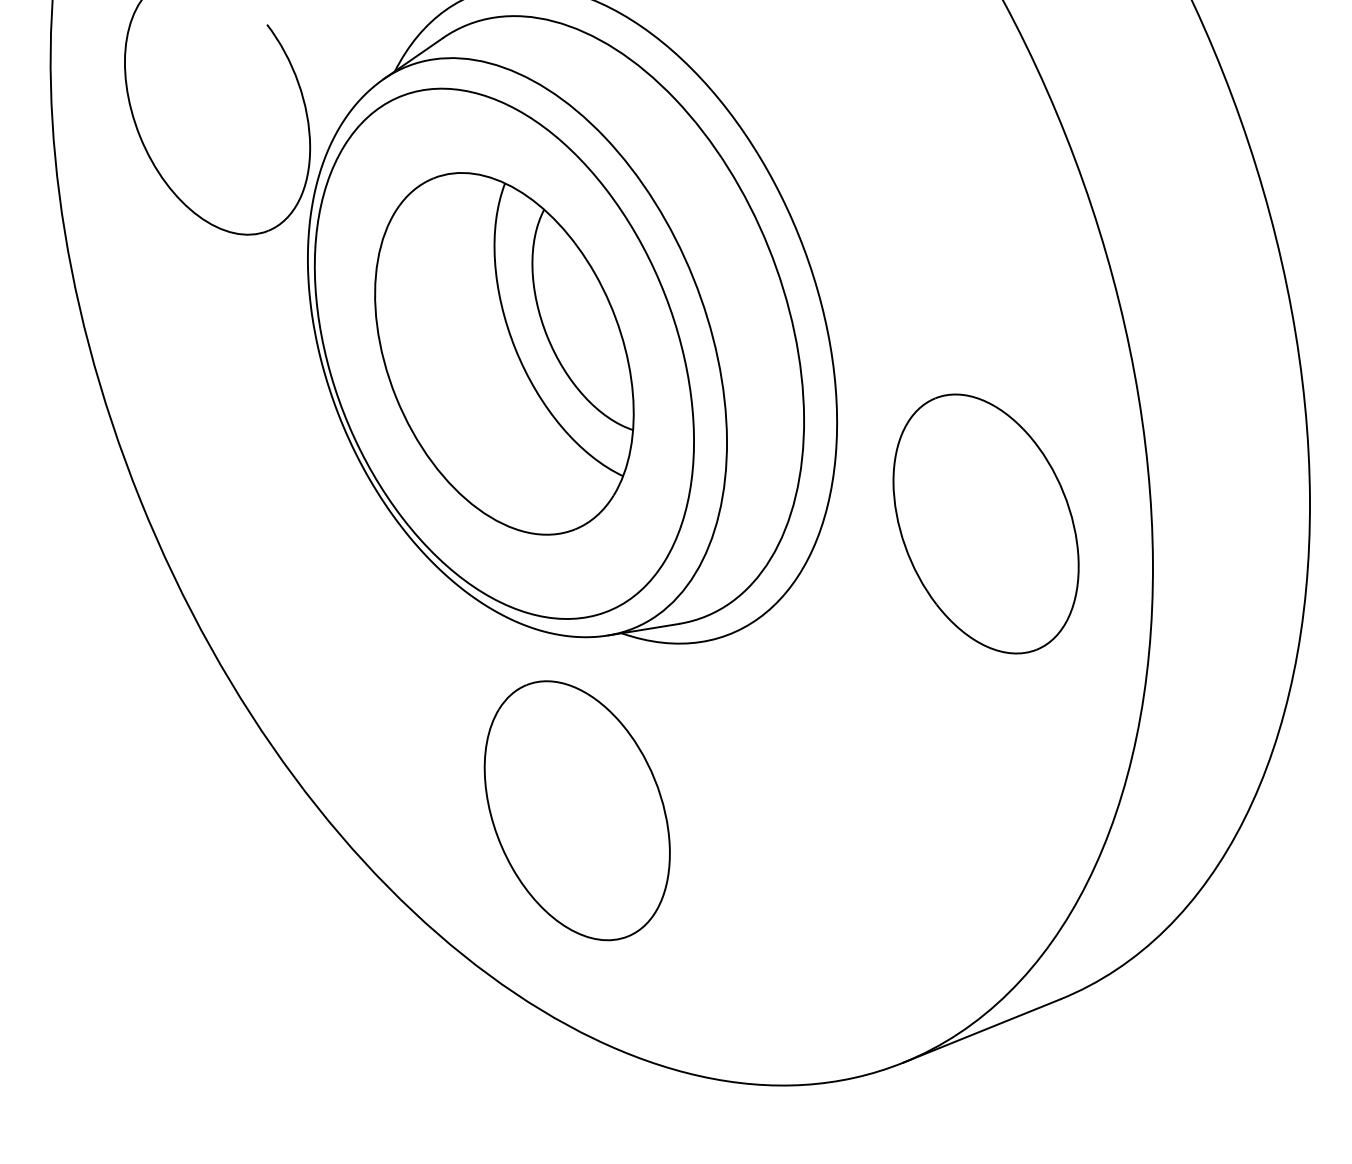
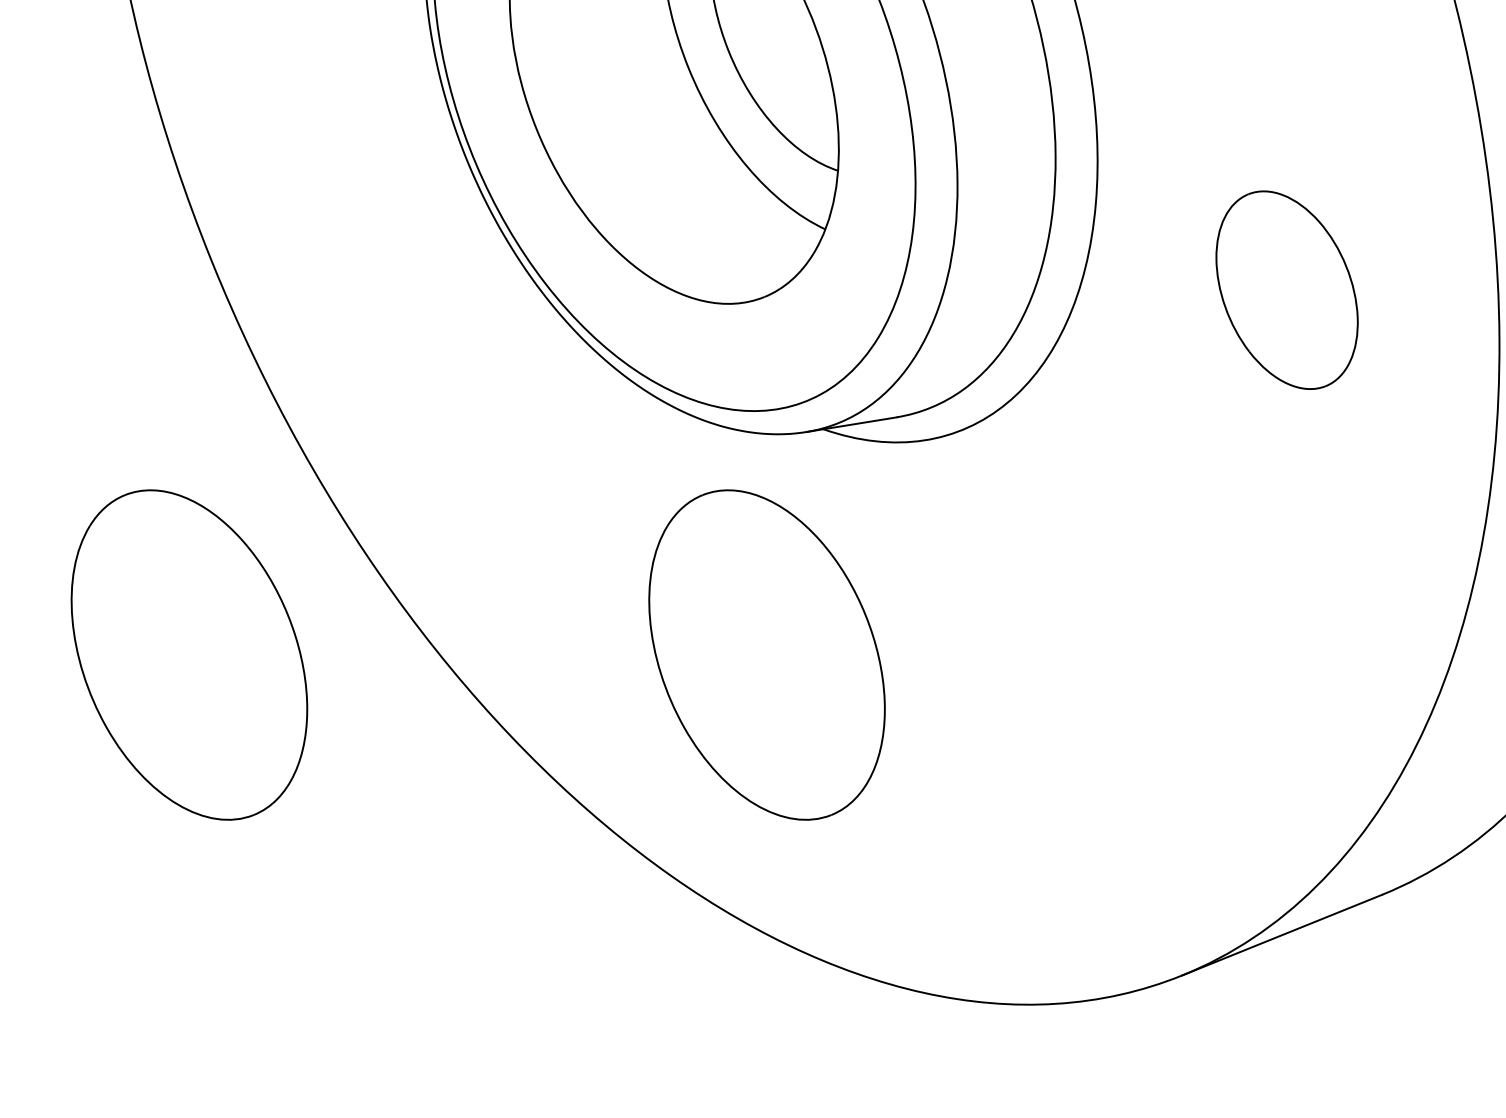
part: (985, 523) -> (1286, 289), size x0.6
part: (122, 810) -> (188, 654), added

